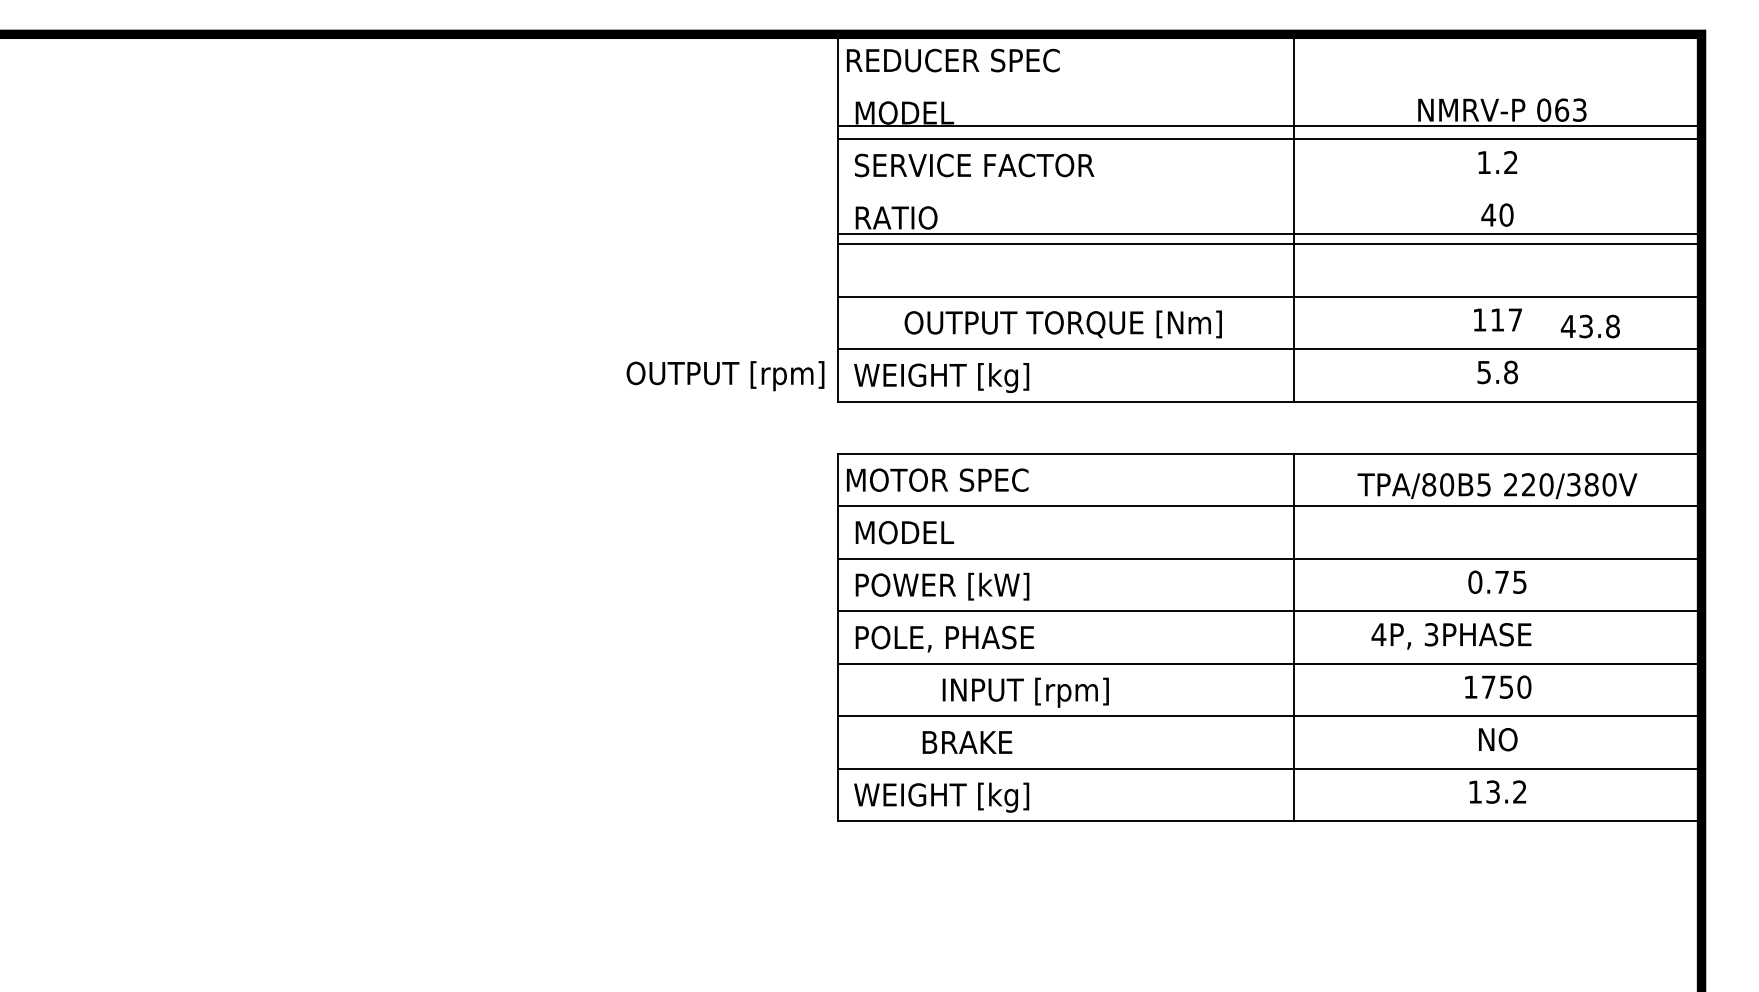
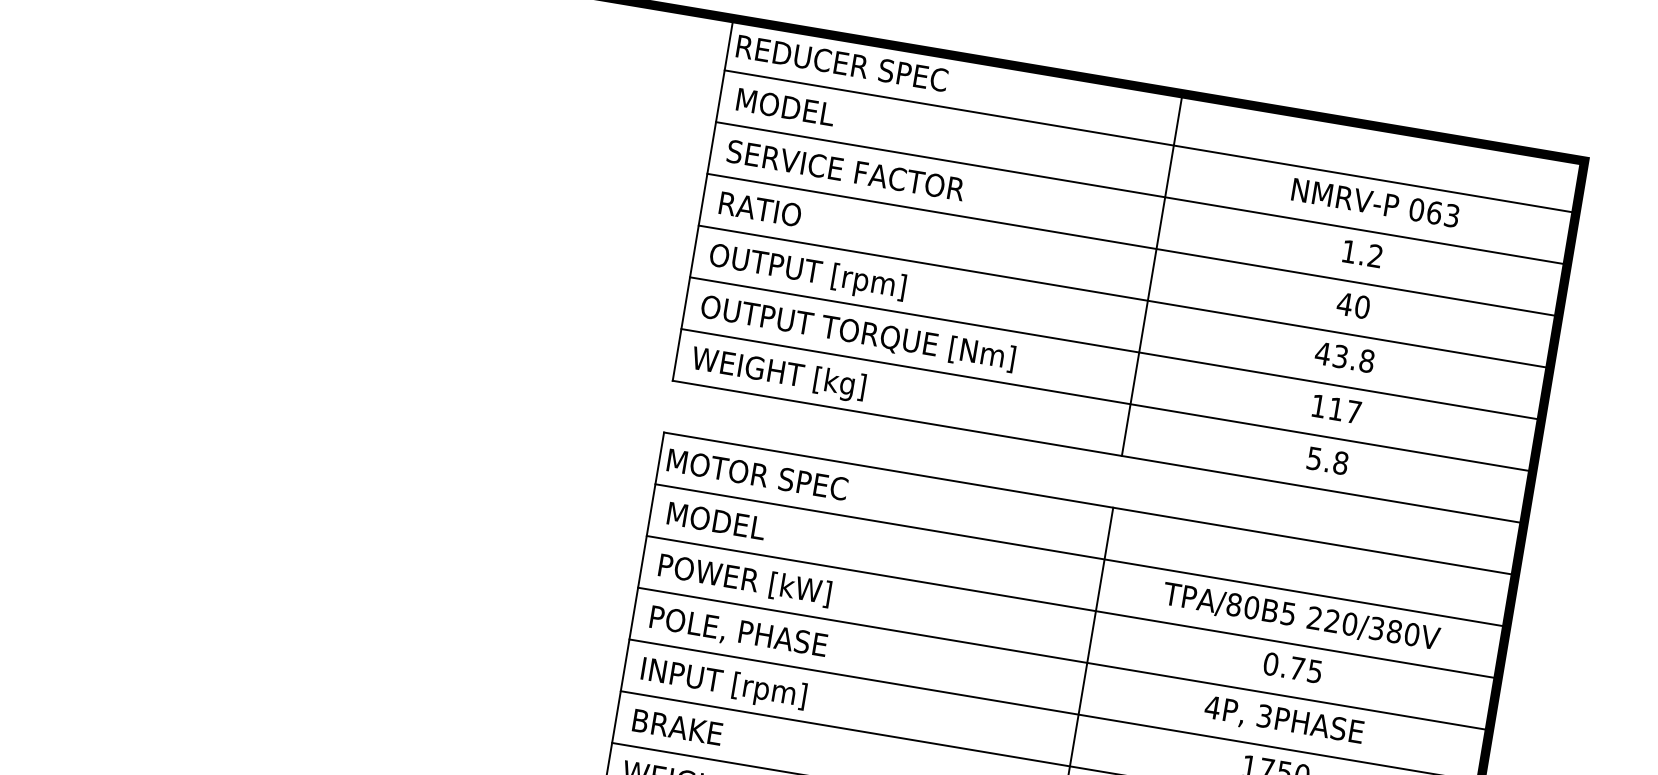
line: (1269, 125) -> (1149, 141), moved
line: (1269, 233) -> (1132, 244), moved
text: (1062, 324) -> (857, 333), moved
text: (1589, 326) -> (1343, 357), moved
text: (725, 376) -> (807, 273), moved
text: (1497, 485) -> (1301, 616), moved
text: (1451, 636) -> (1283, 721), moved
text: (1025, 692) -> (723, 684), moved
text: (967, 742) -> (677, 727), moved

